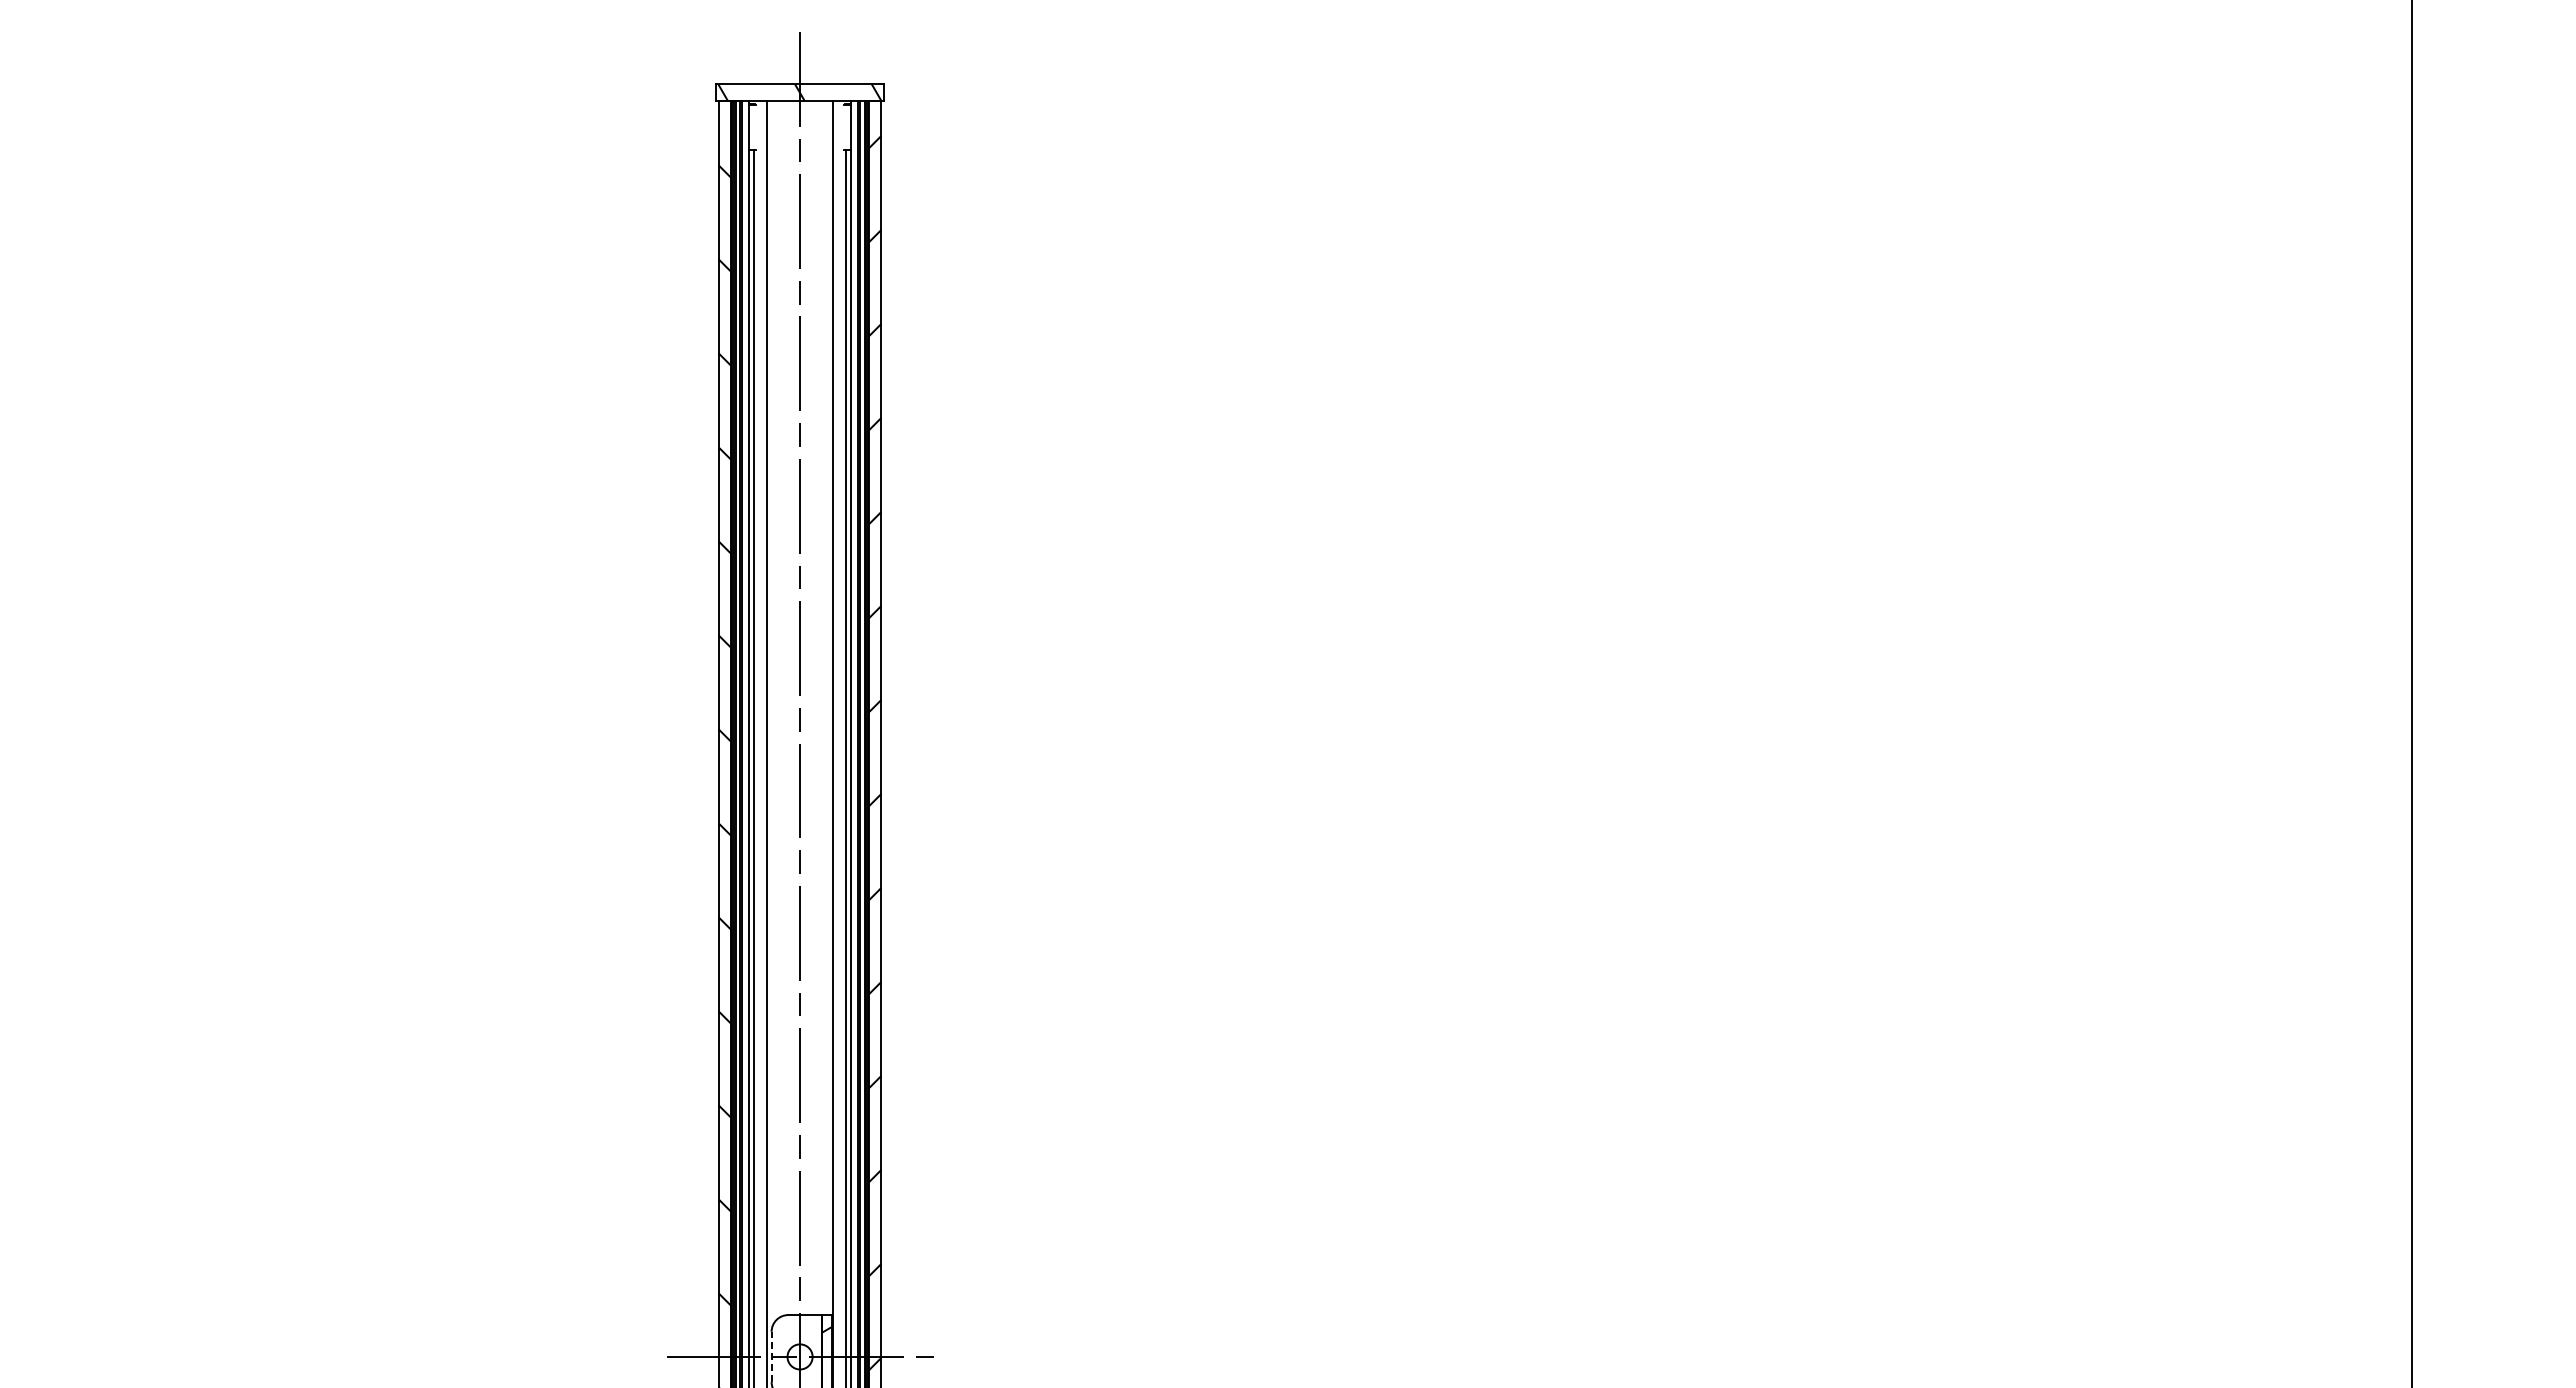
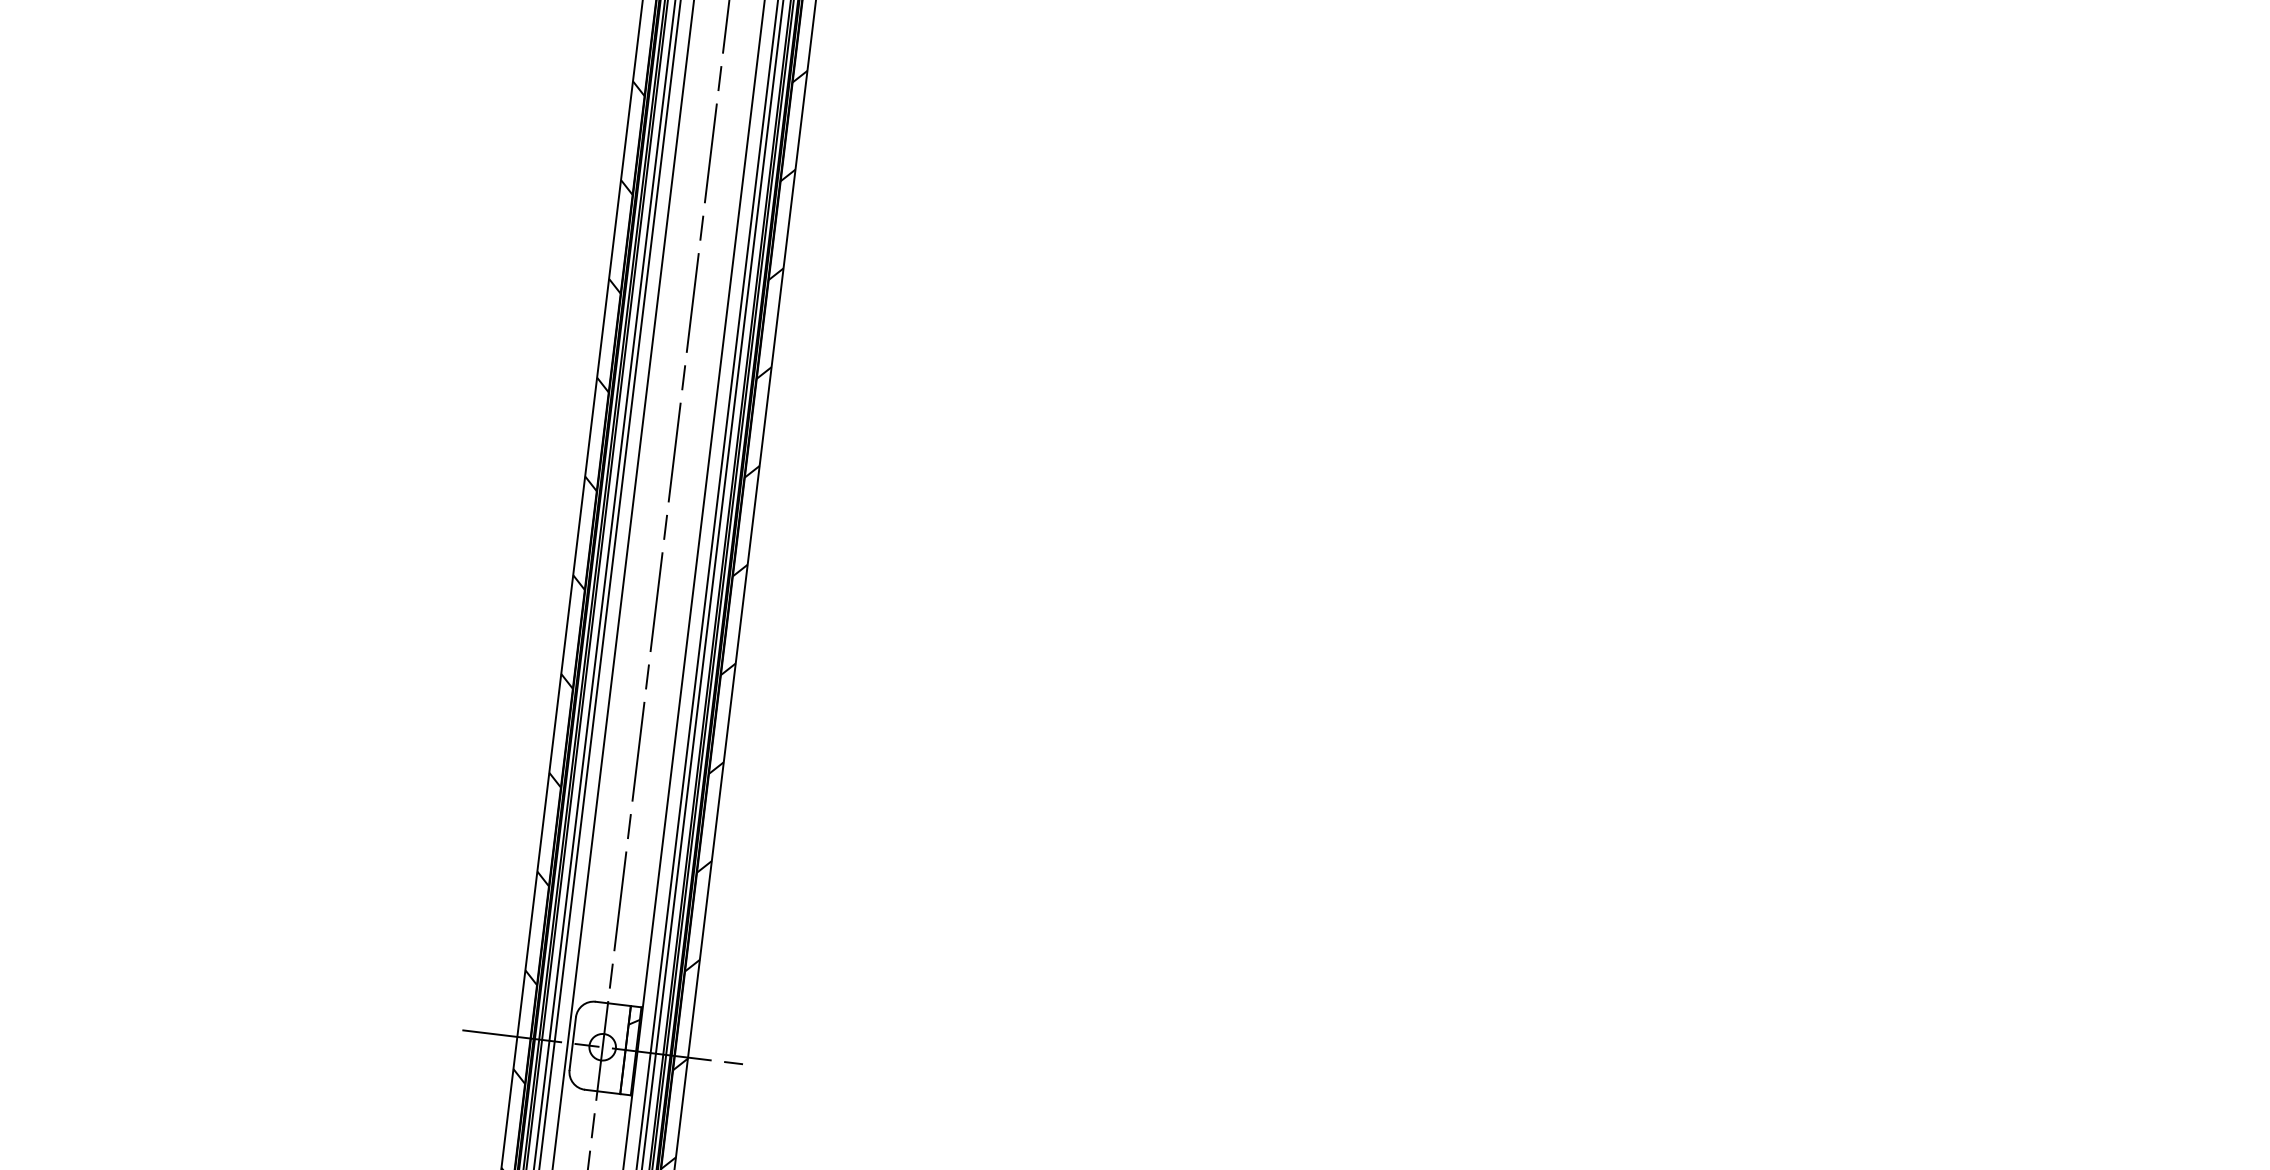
line: (771, 1356) -> (572, 1043), dashed -> solid

